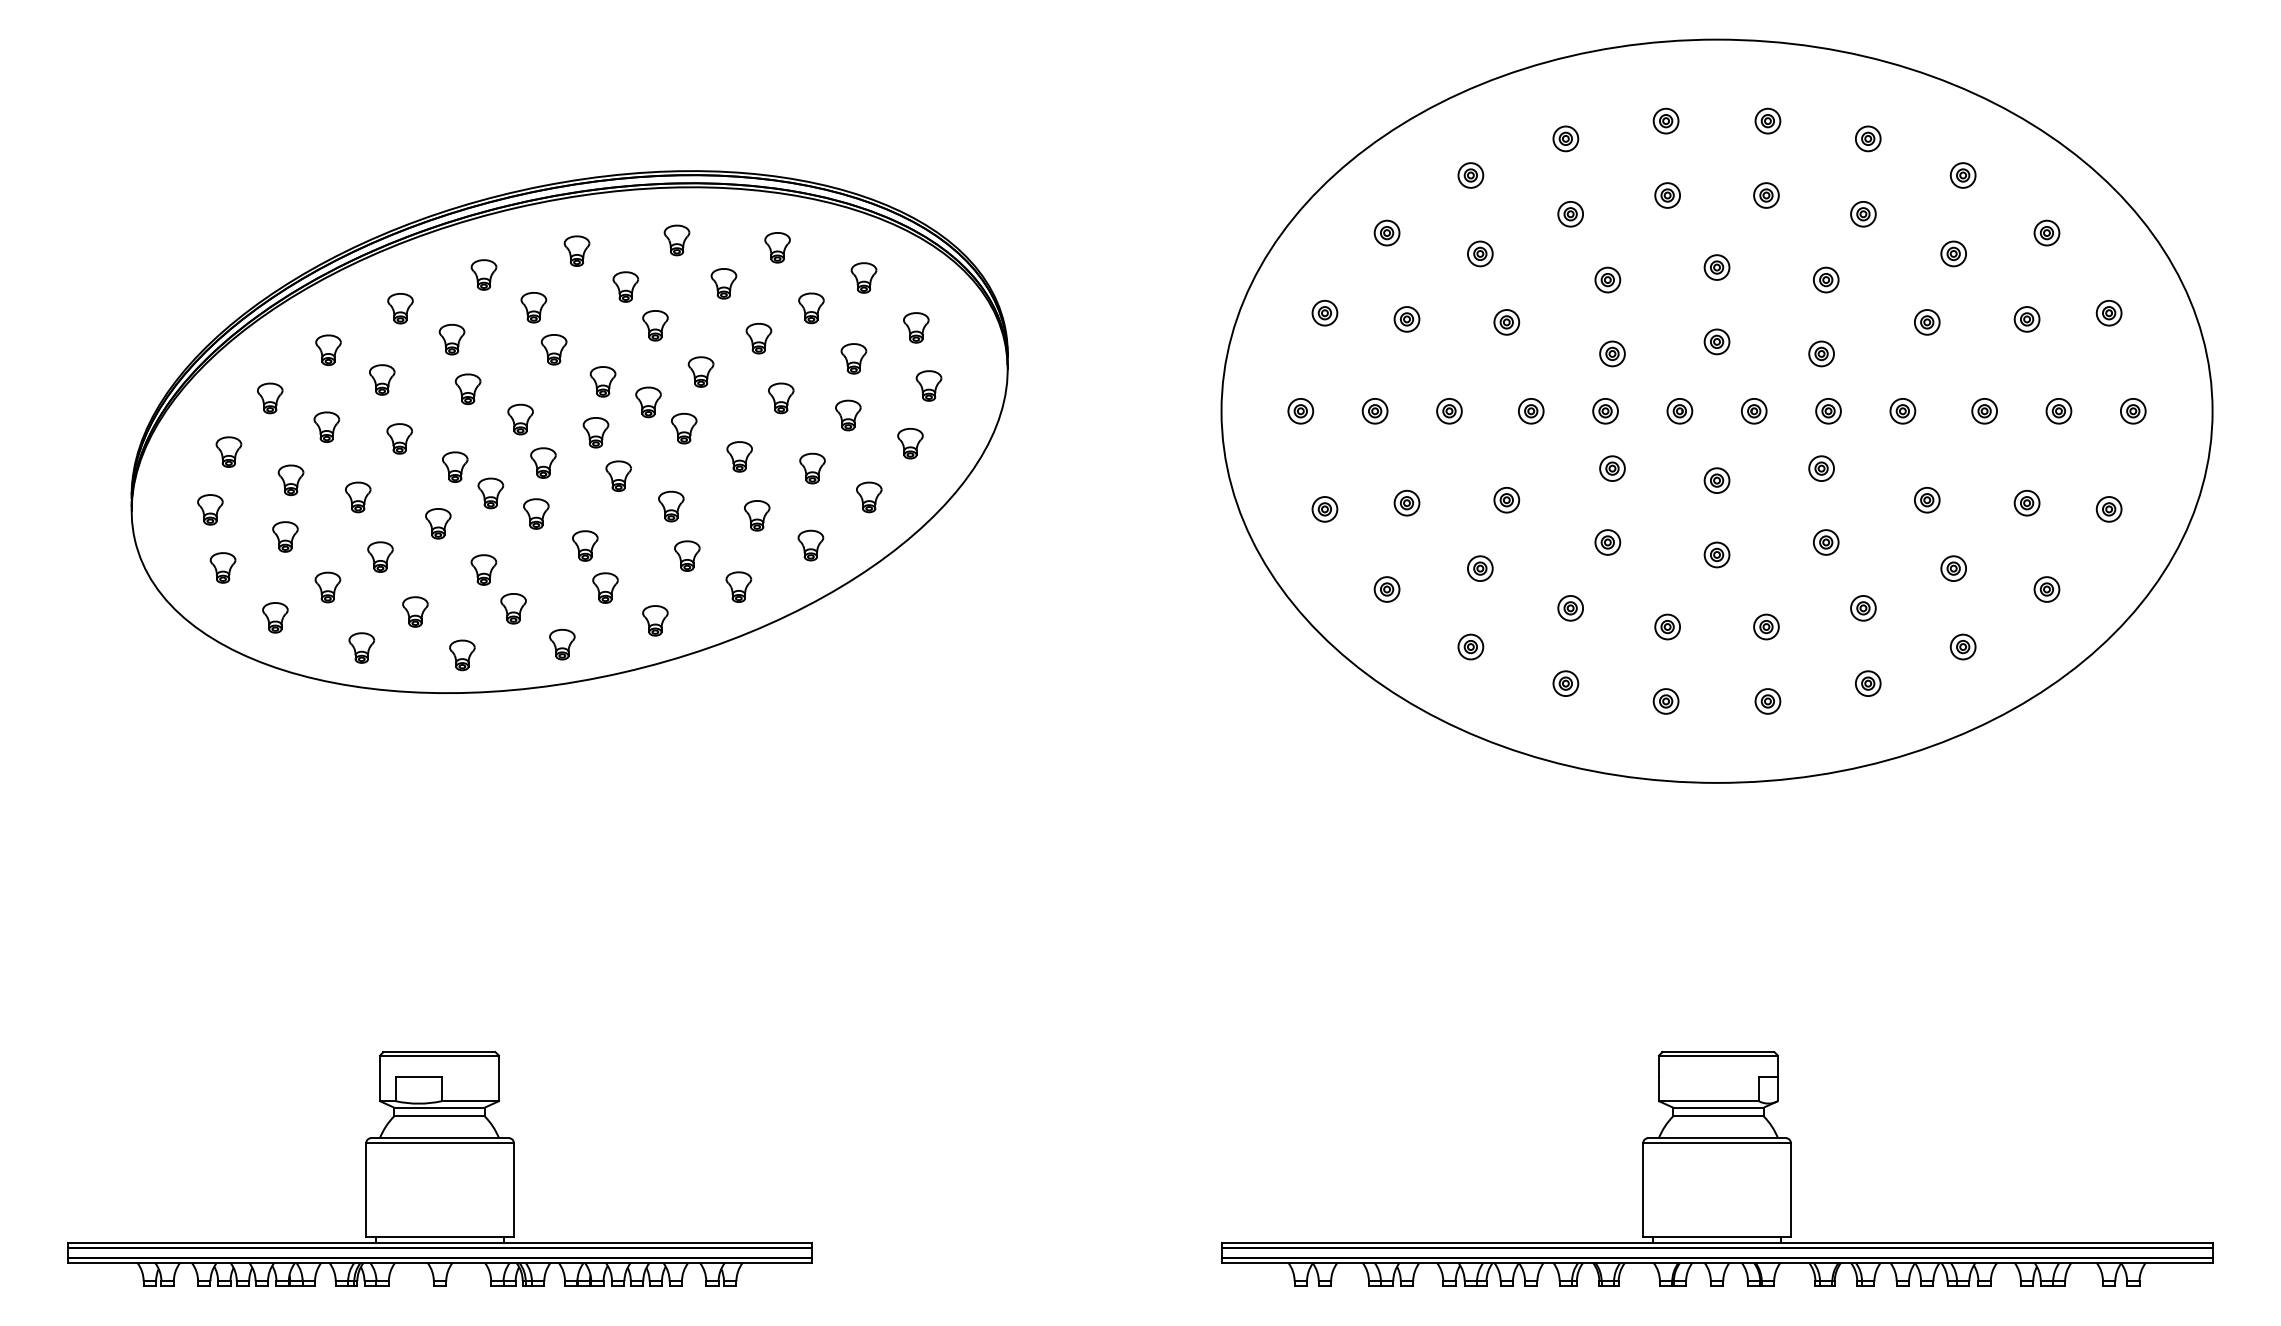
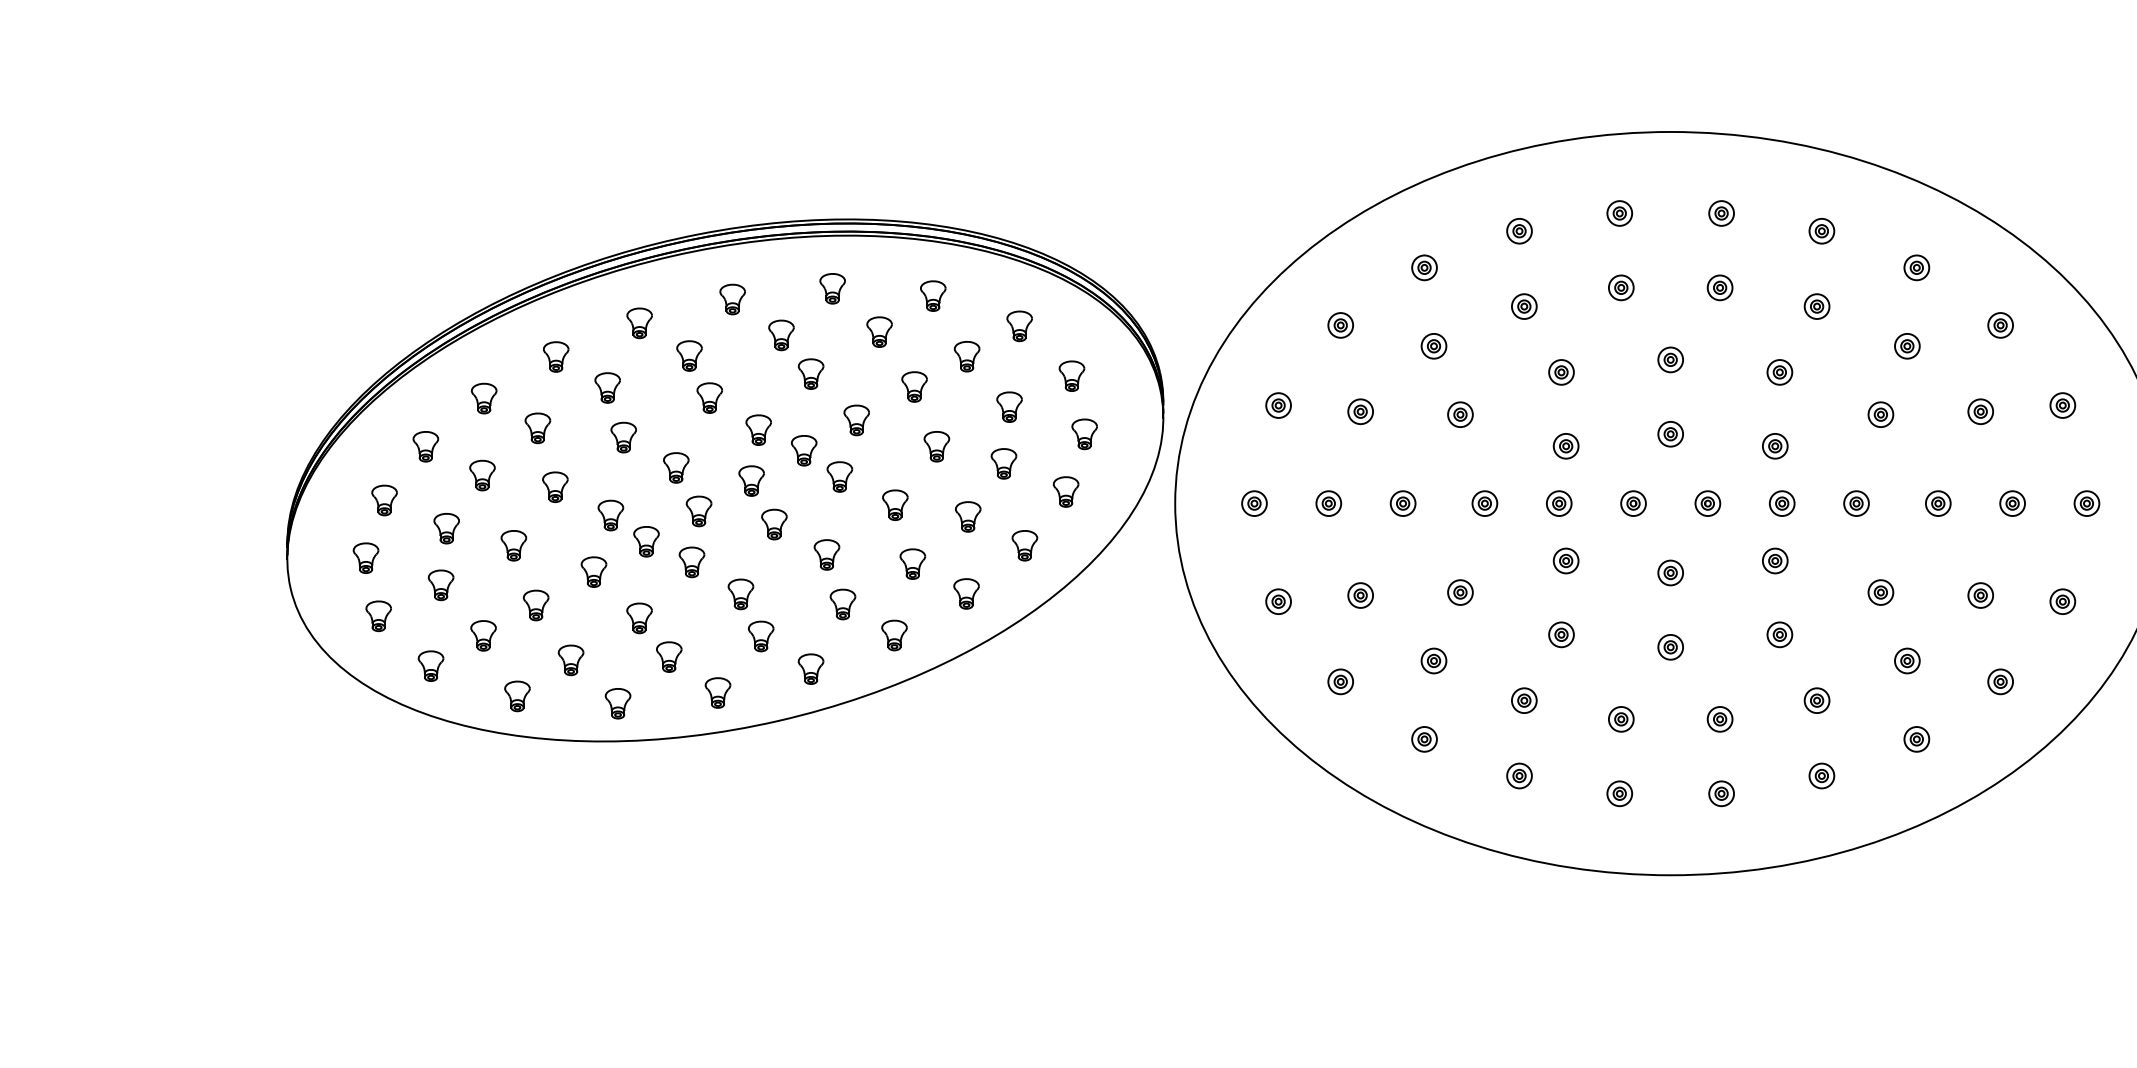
part: (569, 431) -> (725, 479), moved

